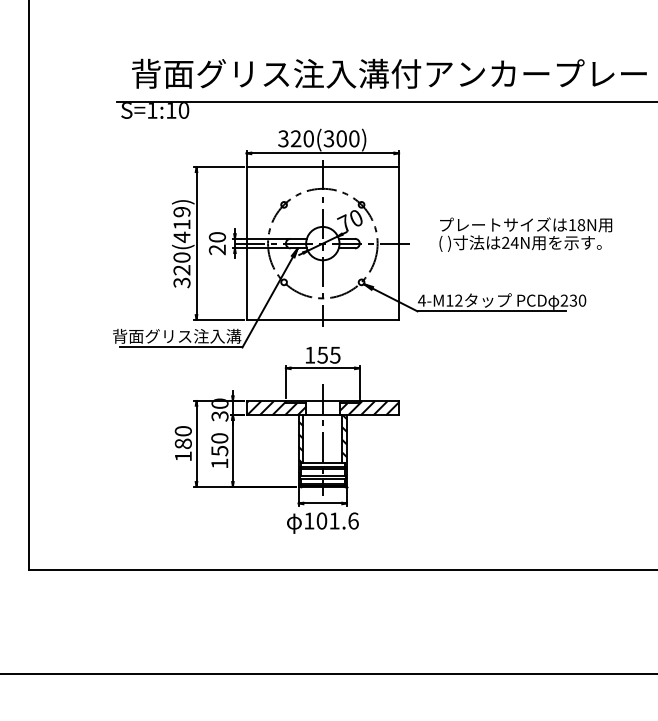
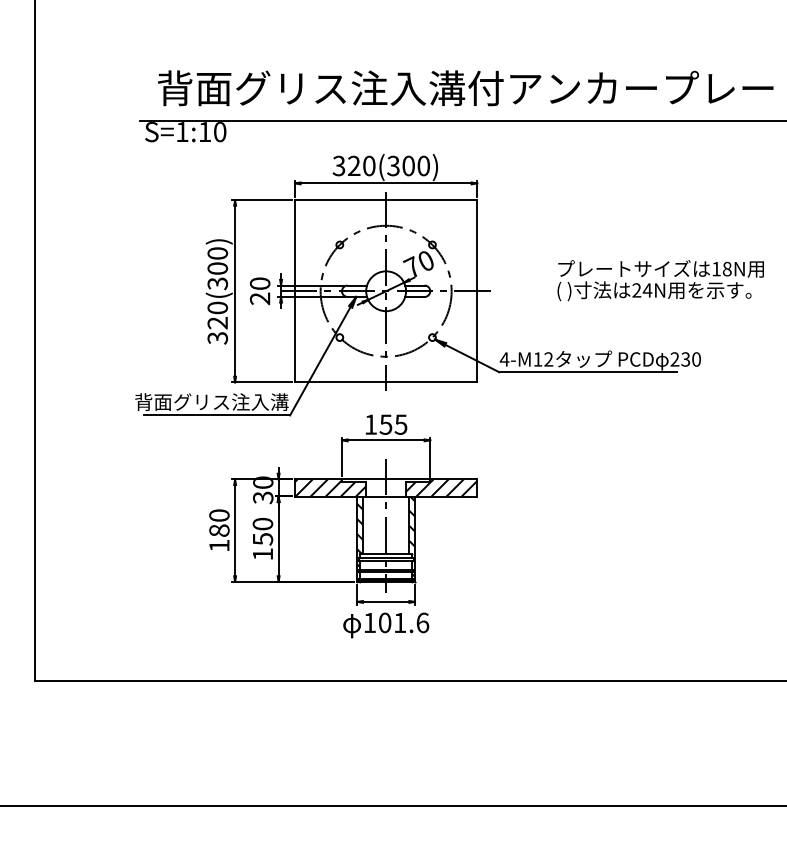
text: (181, 224) -> (217, 268), 320(419) -> 320(300)
text: (525, 234) -> (660, 280), moved

